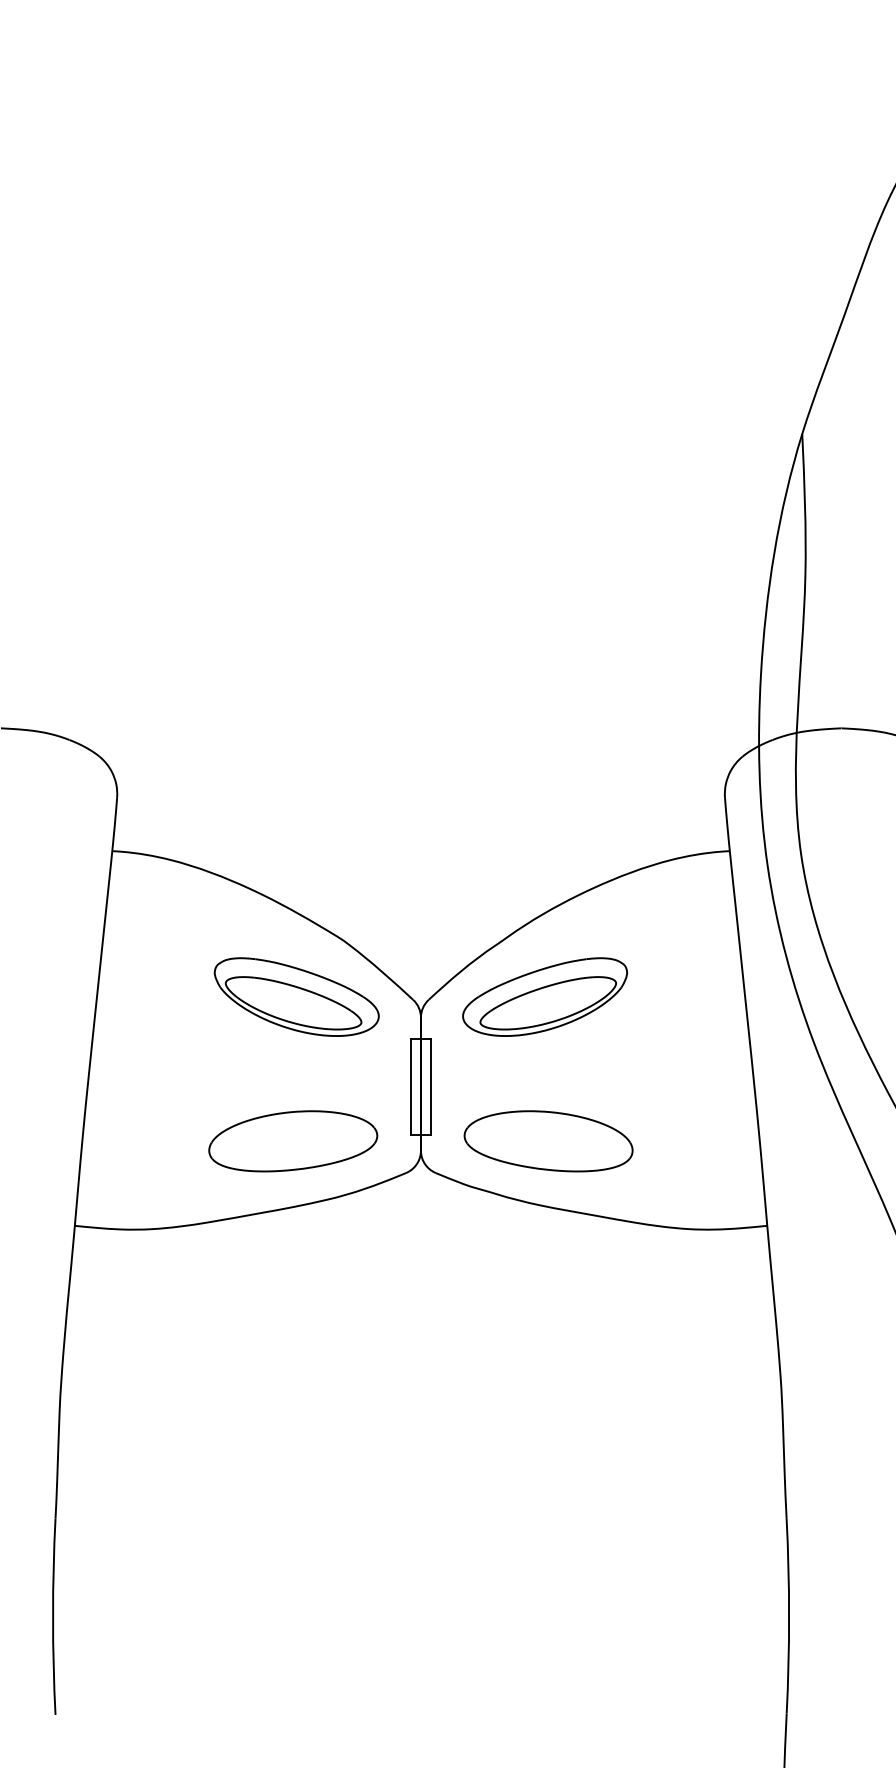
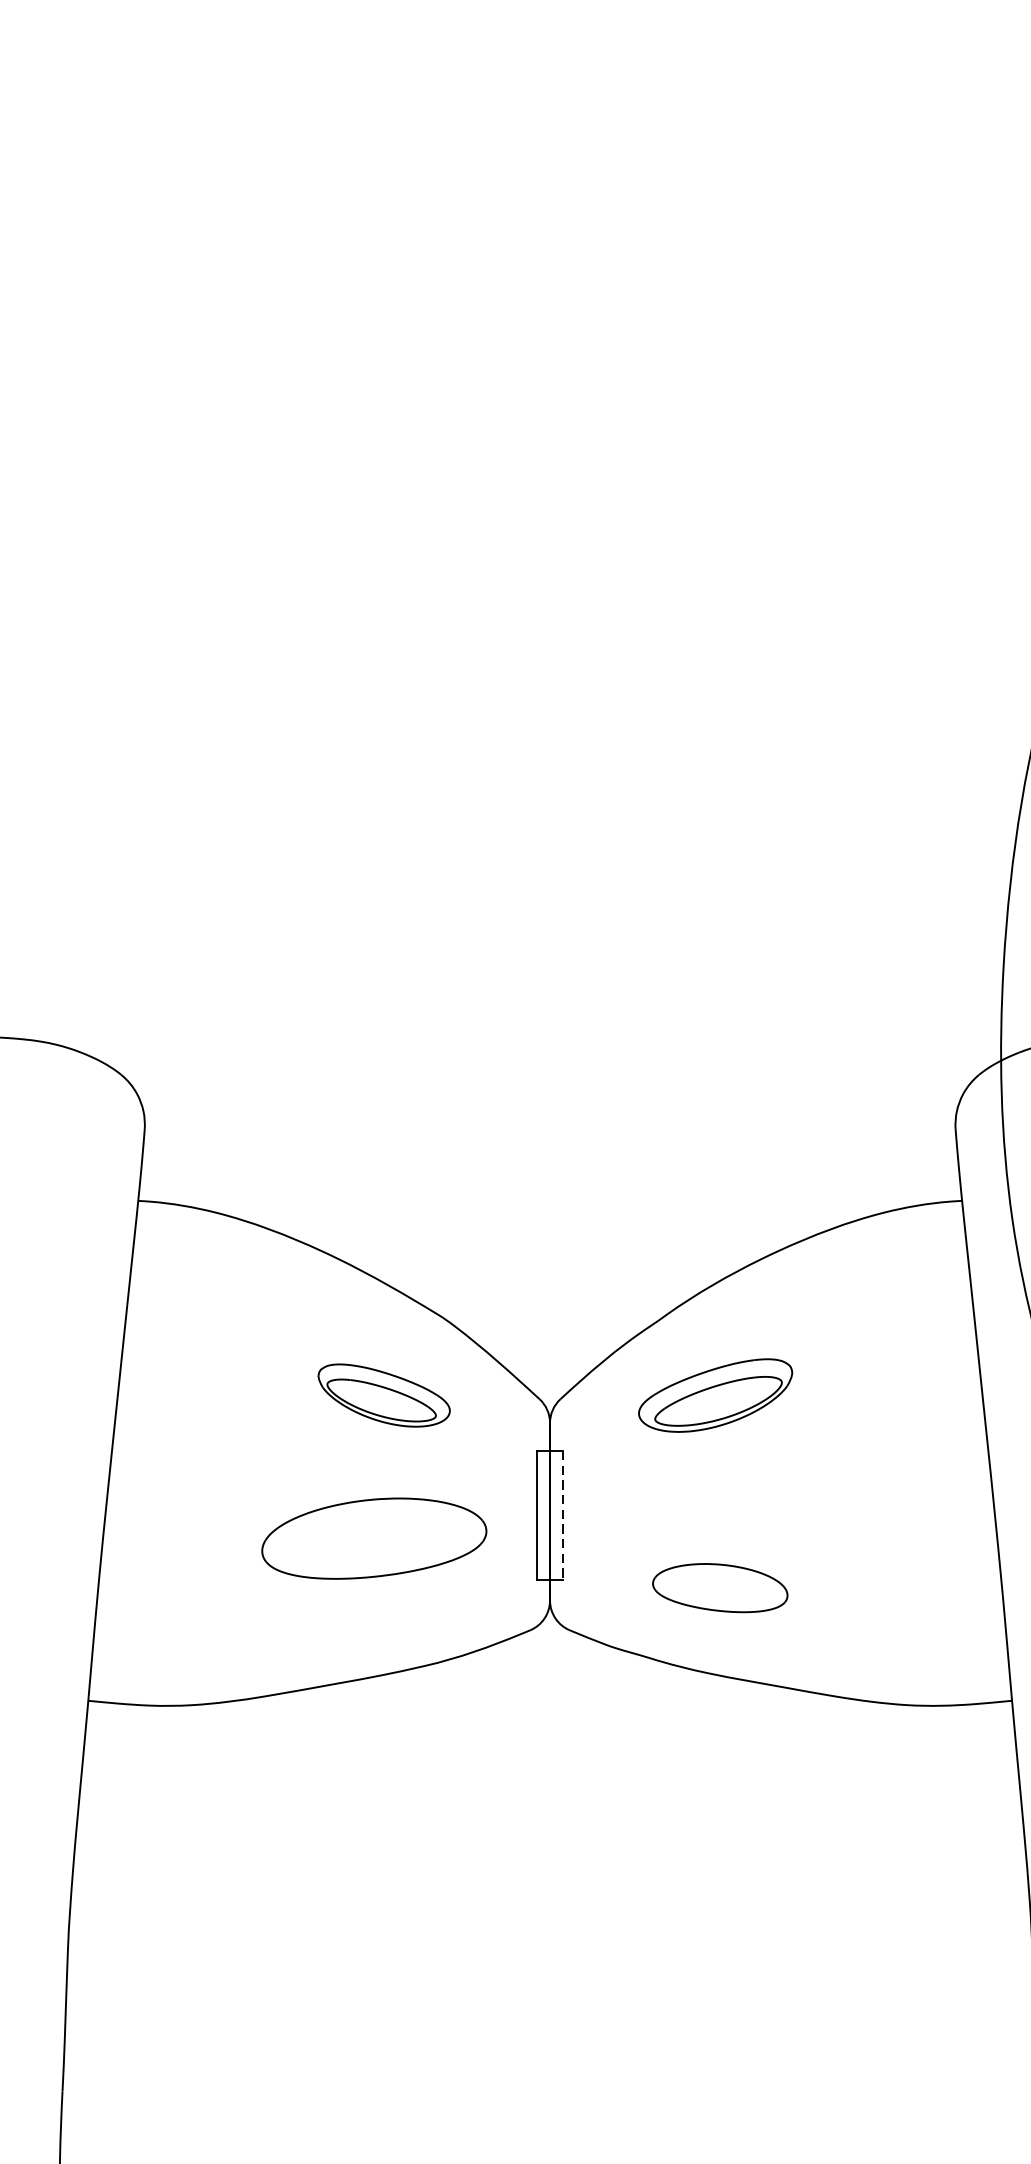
part: (296, 996) -> (383, 1394), size x0.6
part: (544, 996) -> (714, 1394), size x0.7
line: (430, 1087) -> (562, 1516), solid -> dashed
part: (293, 1141) -> (374, 1538), moved
part: (548, 1141) -> (720, 1588), size x0.6

